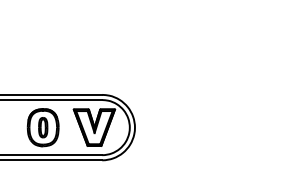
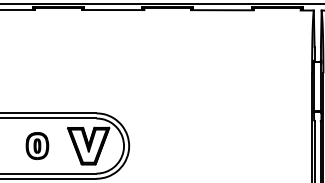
part: (43, 127) -> (37, 145), size x0.7

